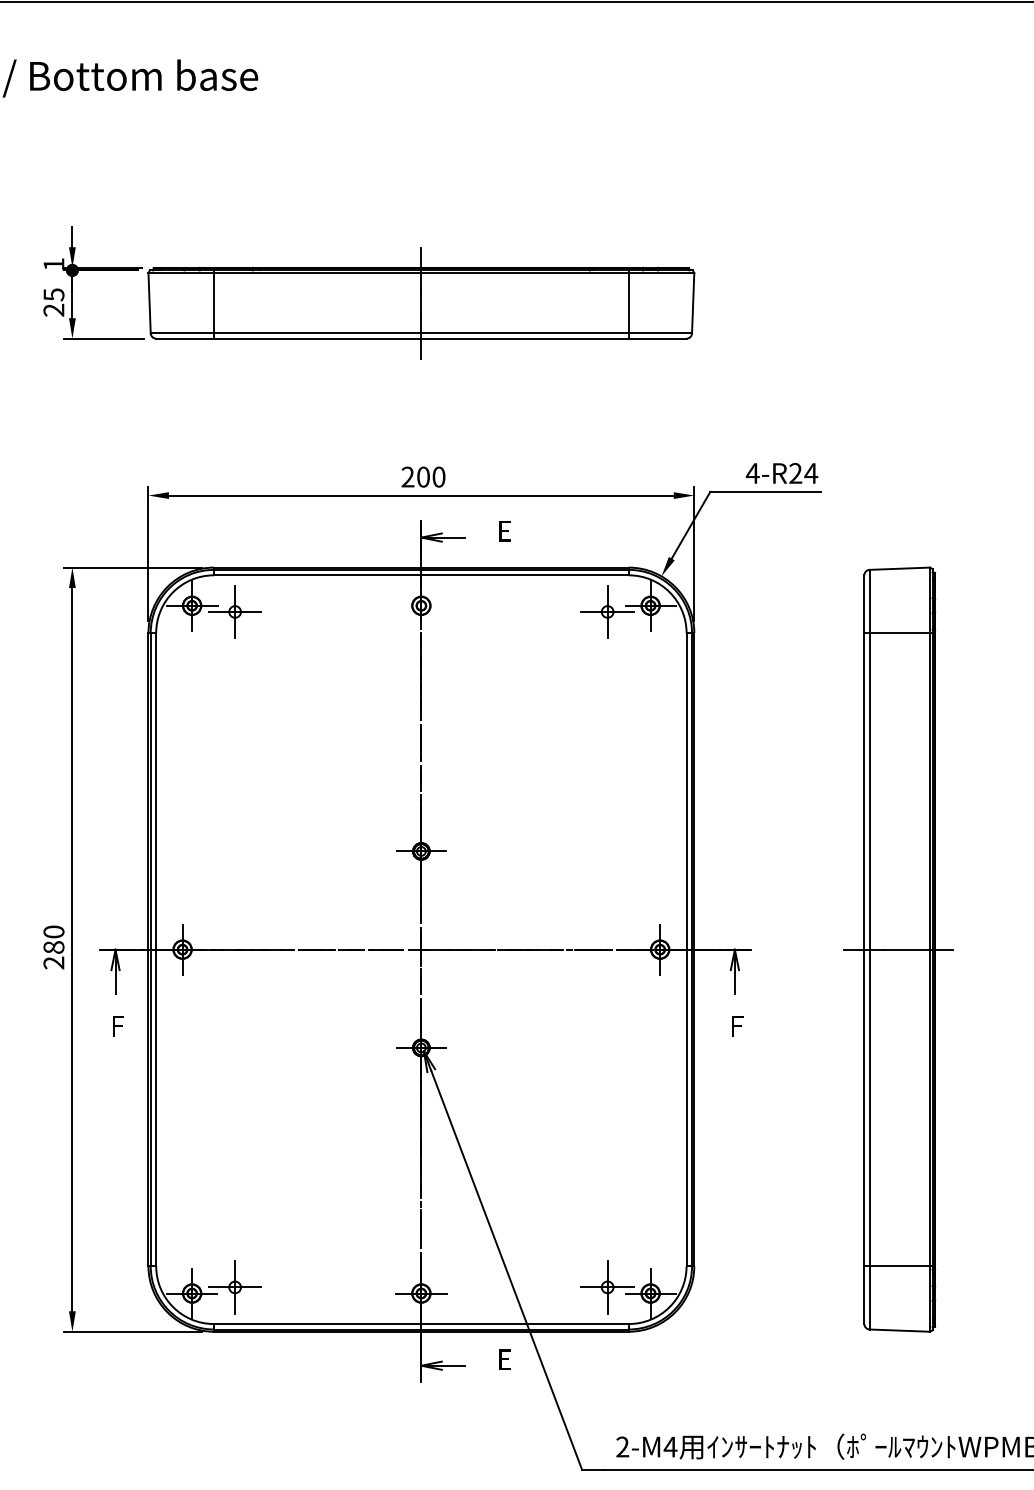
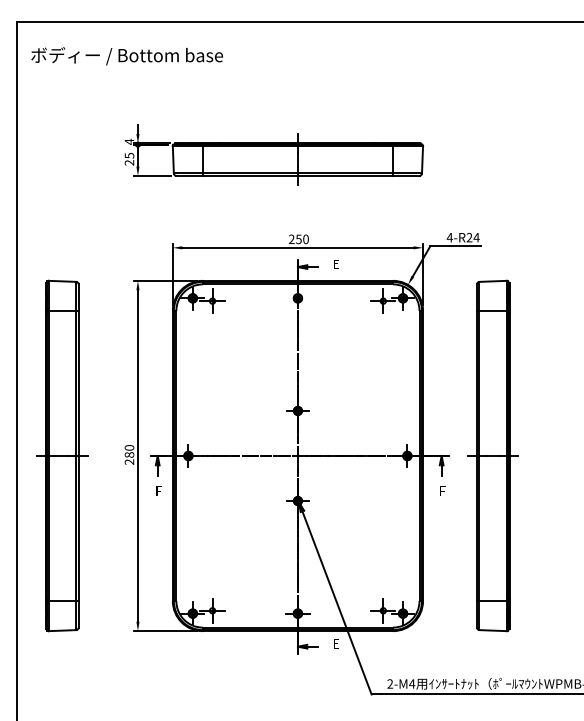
text: (53, 263) -> (129, 141), 1 -> 4
text: (422, 475) -> (298, 238), 200 -> 250
part: (898, 948) -> (492, 455), moved

